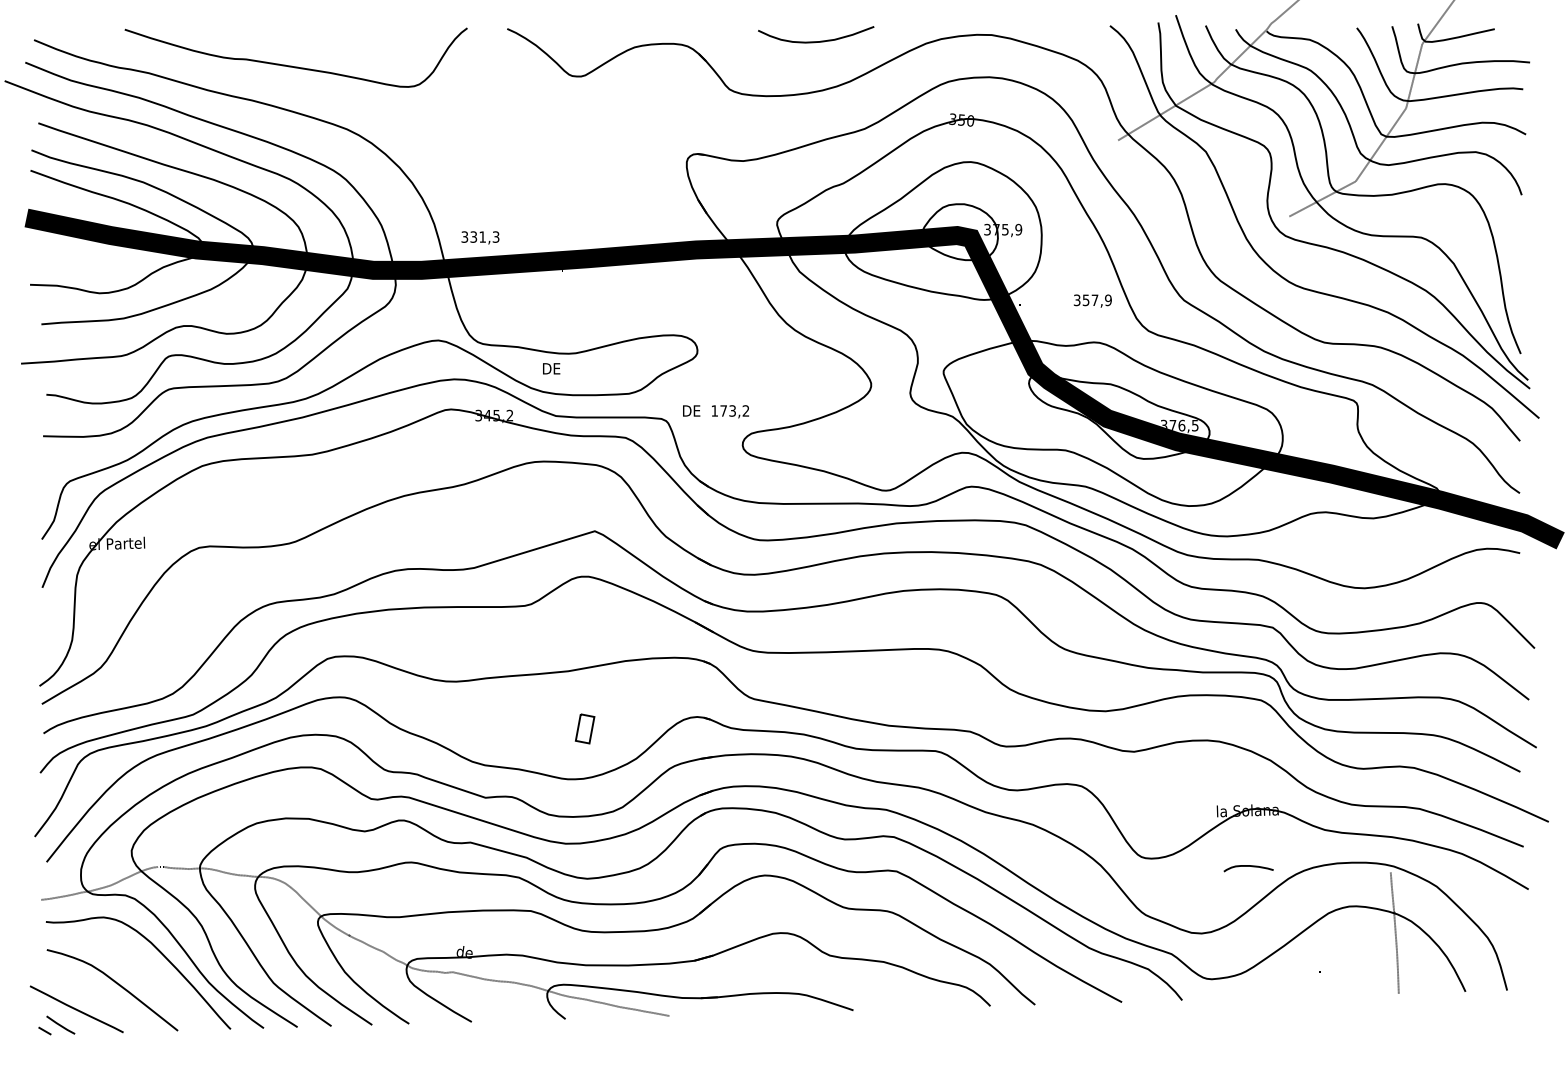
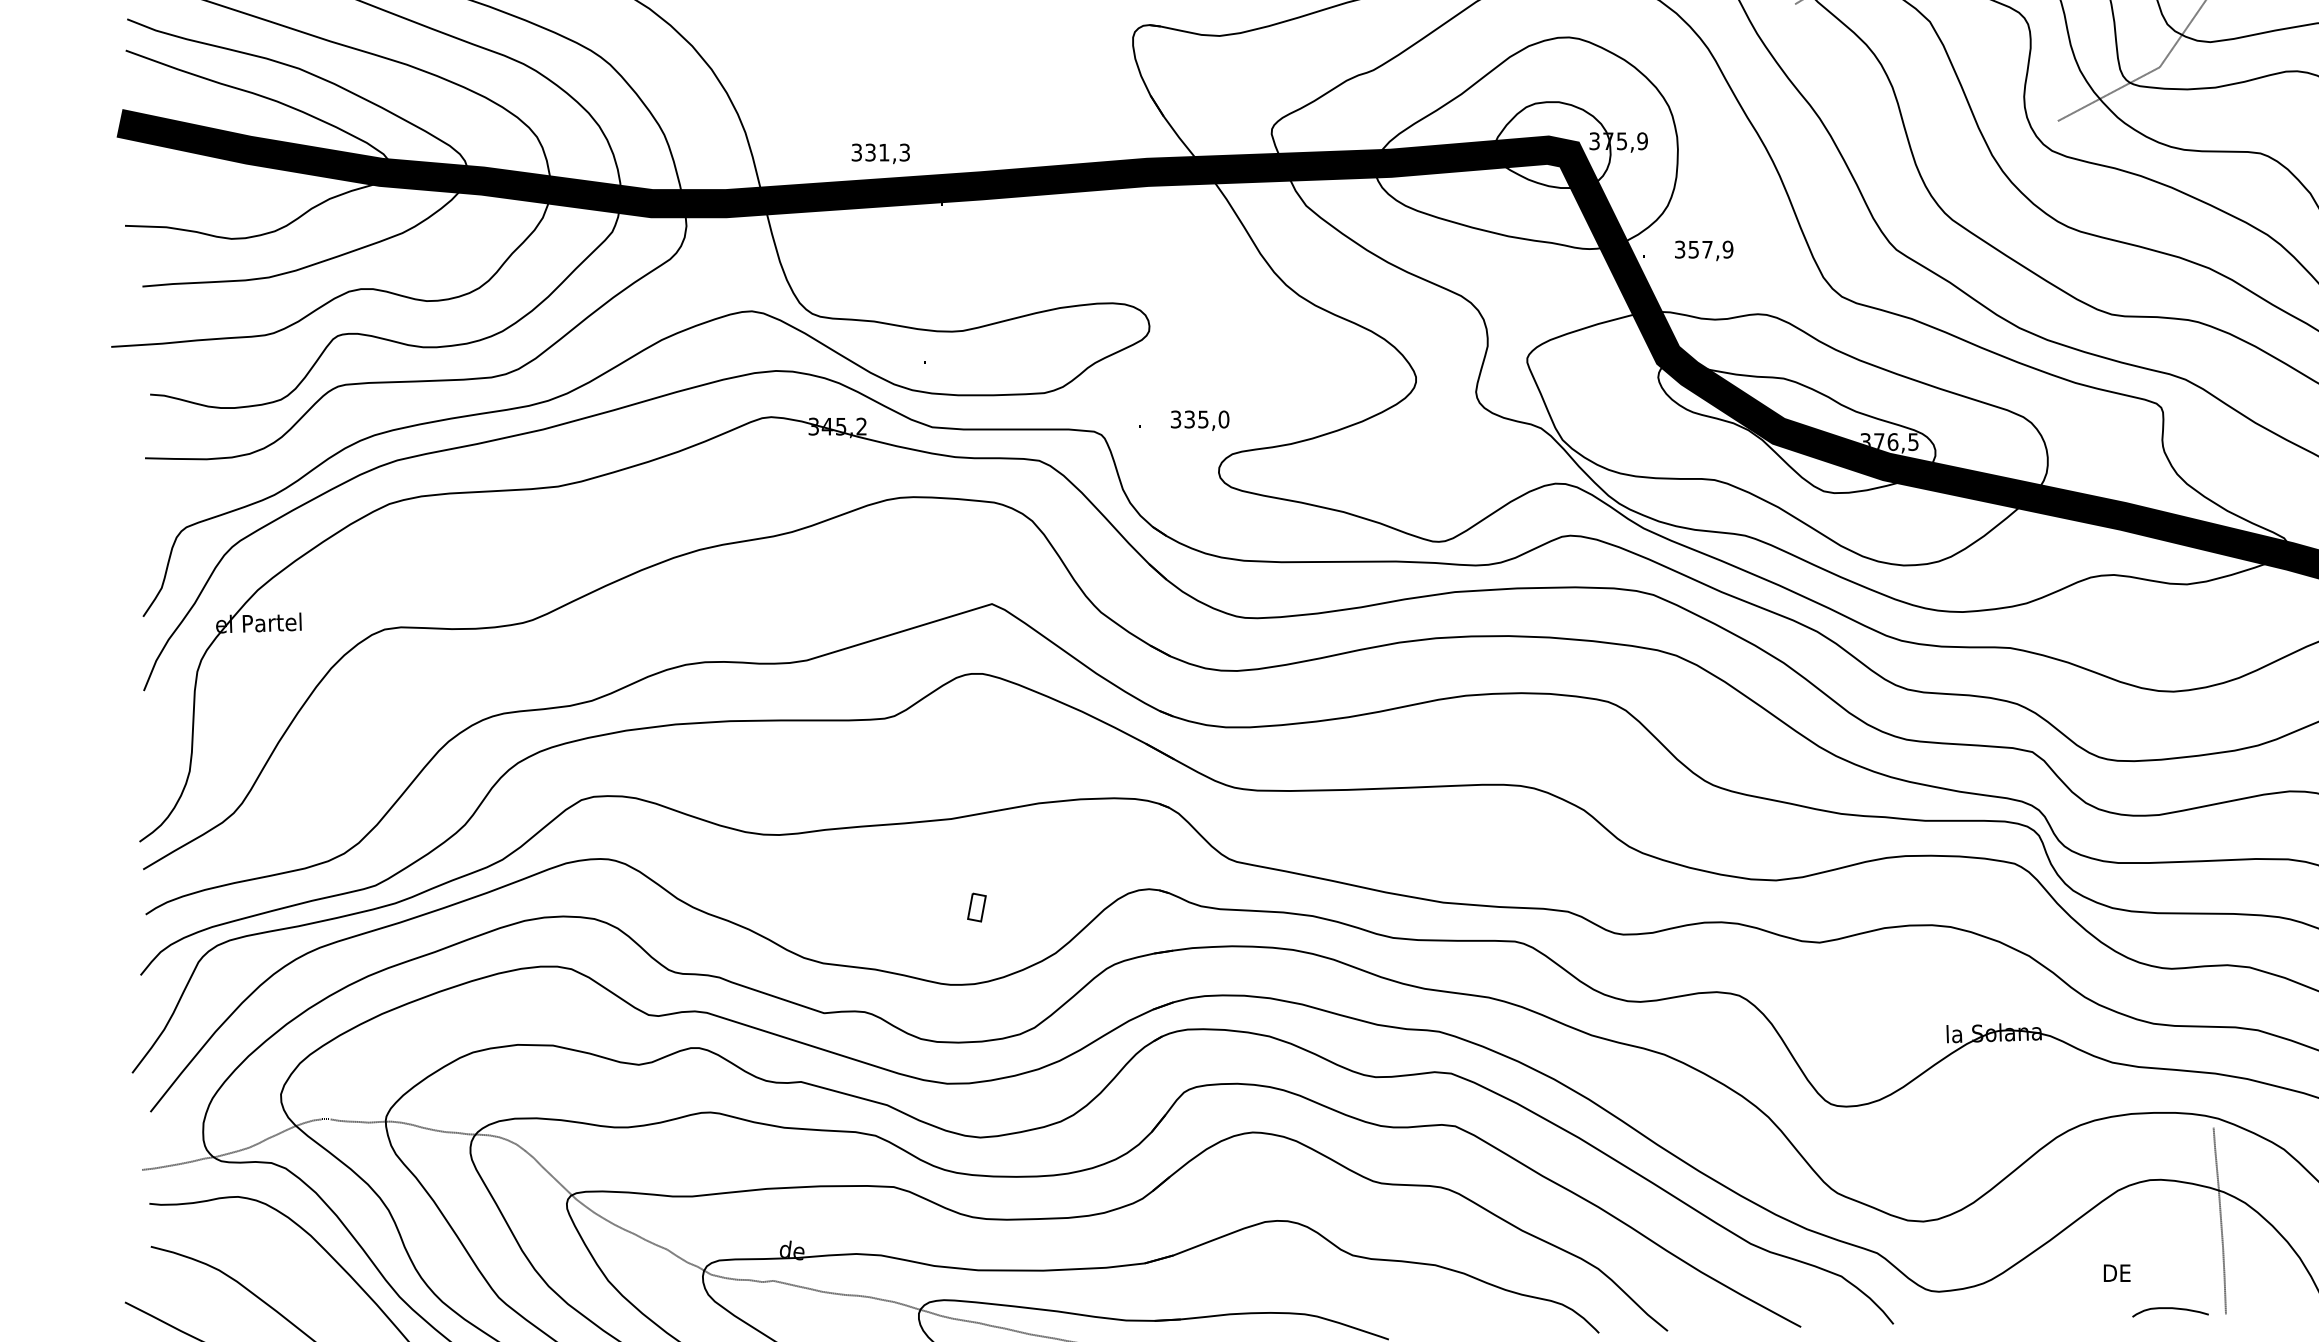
text: (480, 237) -> (880, 153), moved
text: (1092, 300) -> (1703, 249), moved
text: (551, 368) -> (925, 354), DE -> .
text: (691, 410) -> (1140, 418), DE -> .
text: (730, 410) -> (1200, 418), 173,2 -> 335,0
part: (584, 728) -> (976, 906), size x0.62
curve: (1248, 866) -> (2170, 1309), moved
text: (1327, 966) -> (2116, 1272), . -> DE

